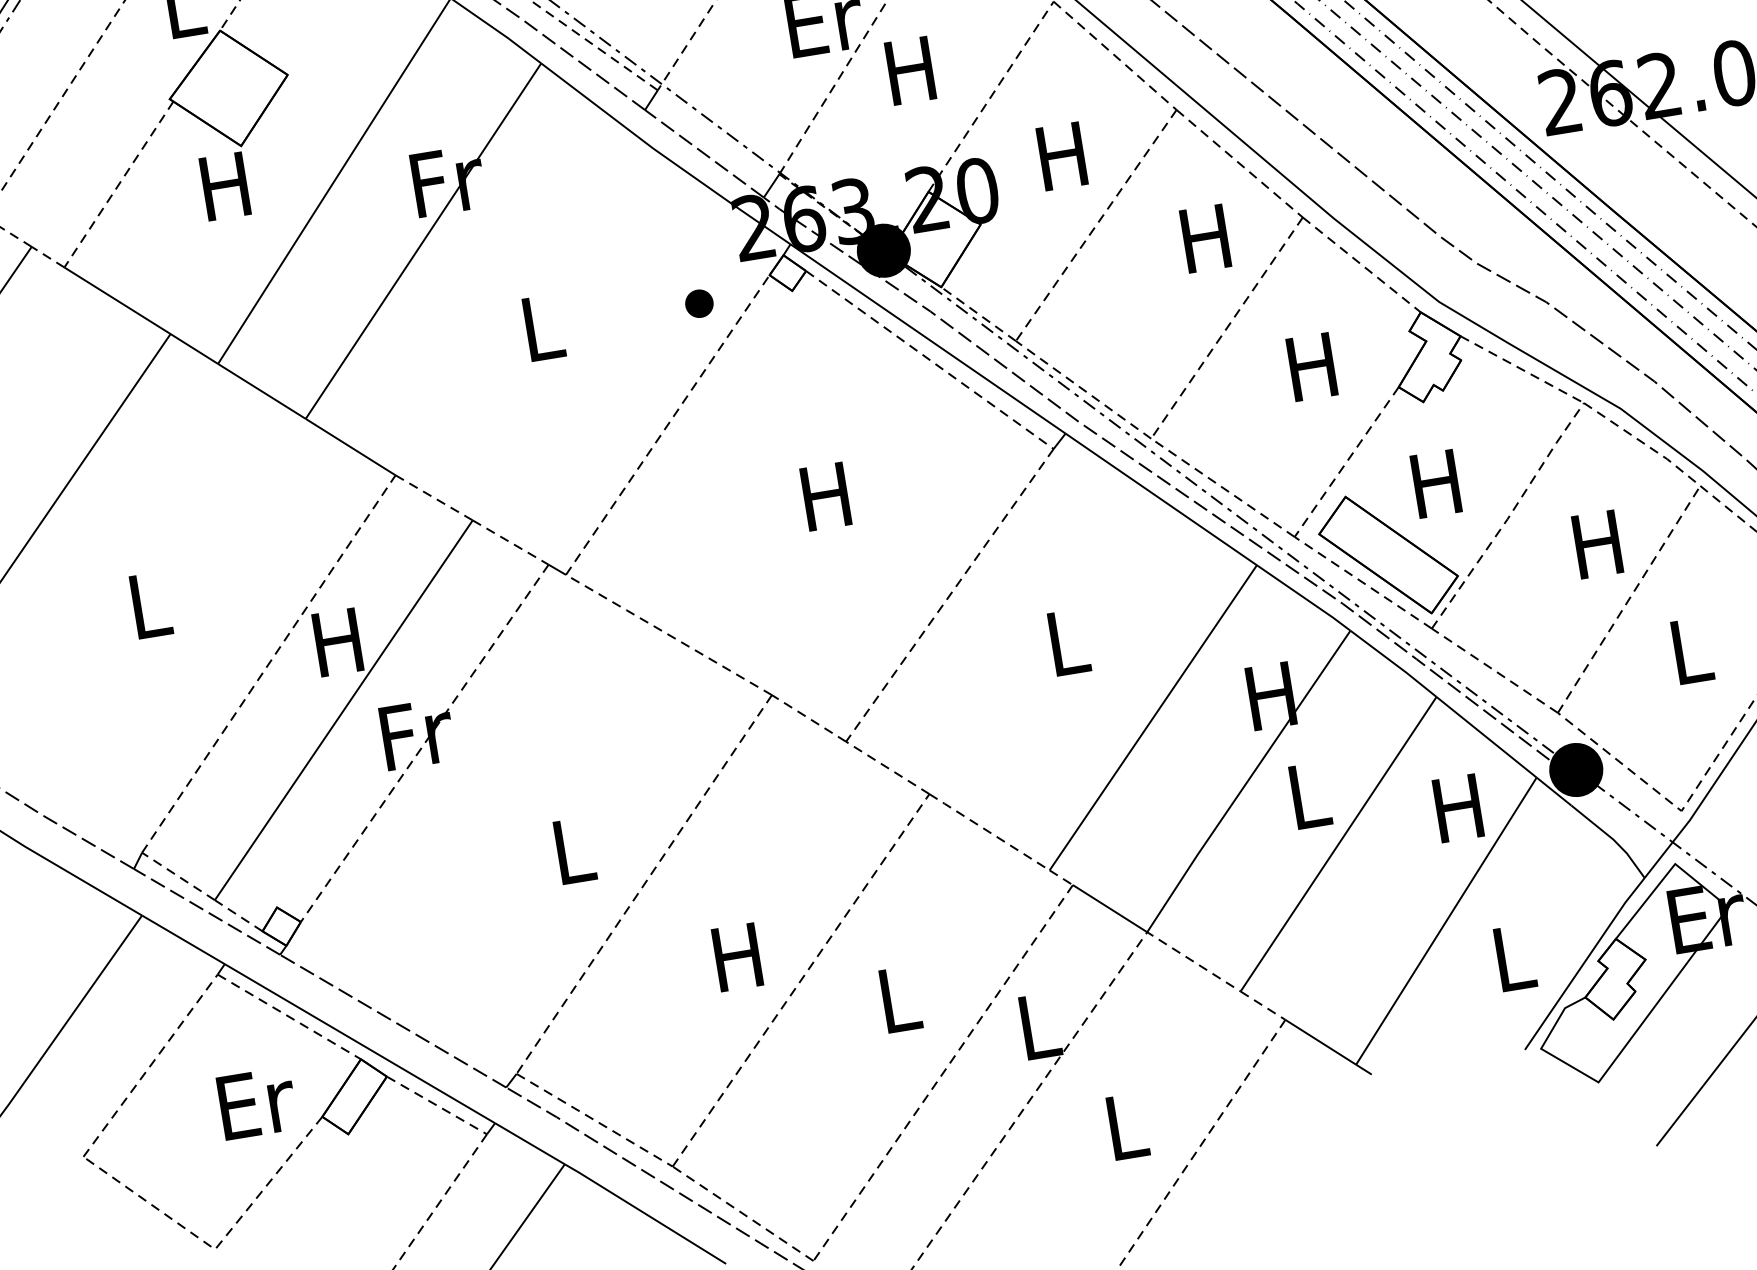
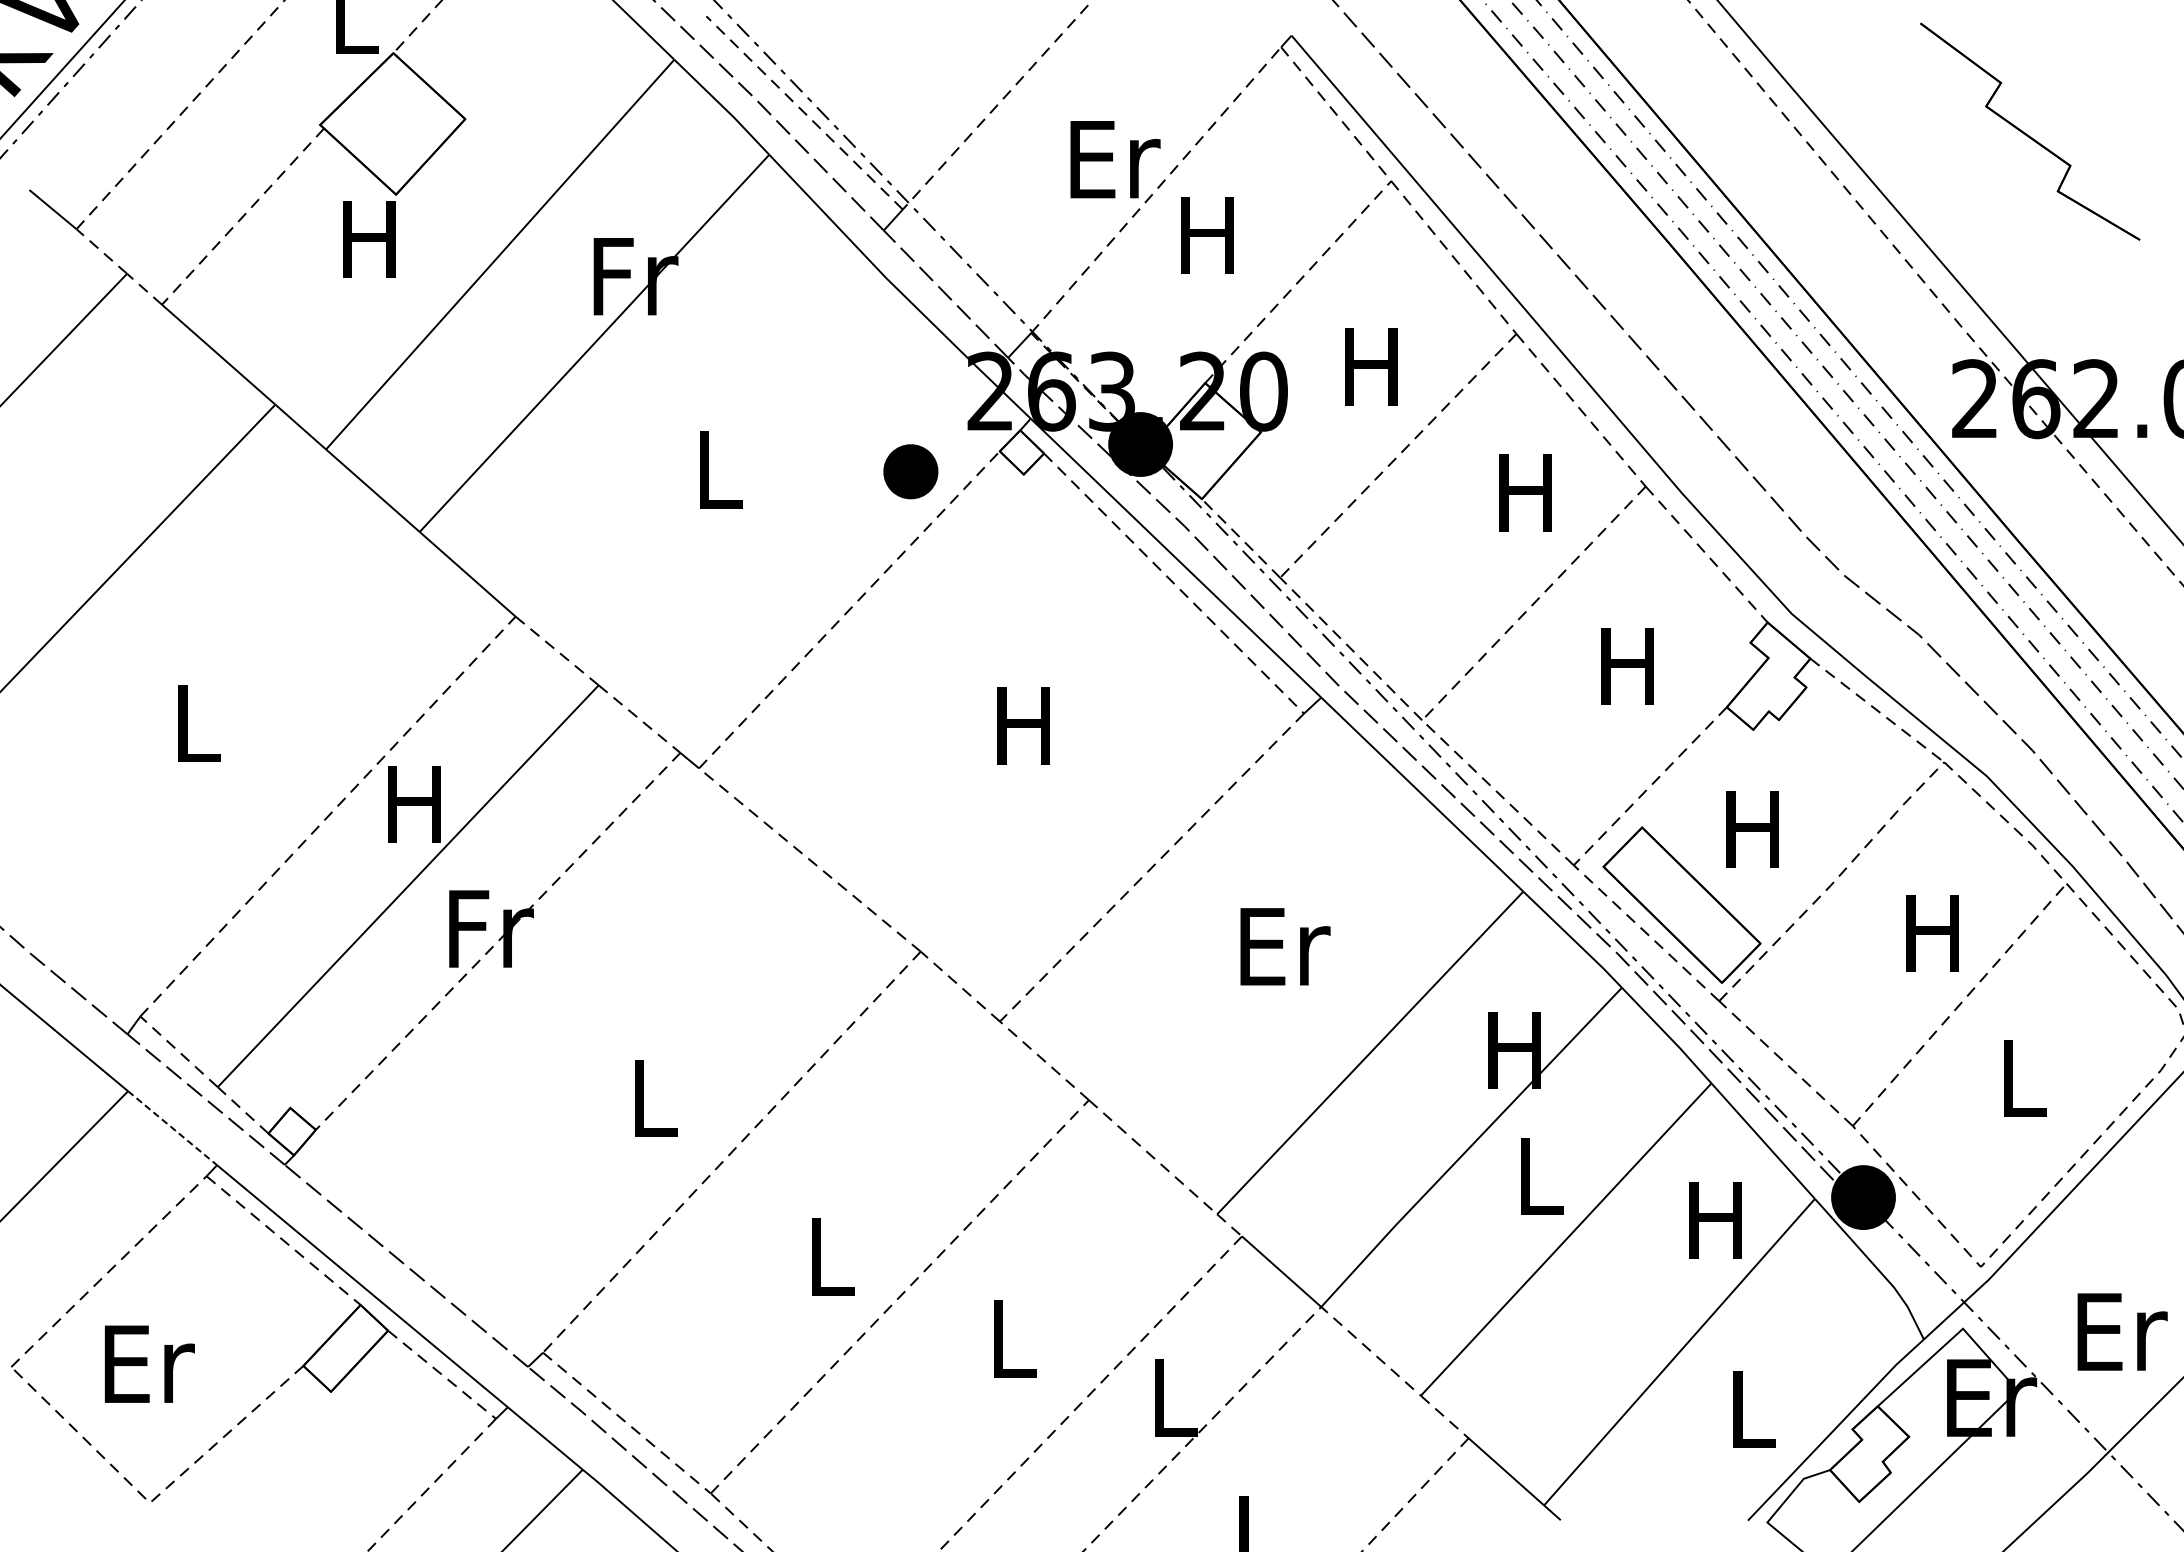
part: (699, 303) -> (910, 471), size x1.6
text: (1069, 642) -> (1285, 946), L -> Er
line: (183, 940) -> (172, 1128), solid -> dashed
text: (737, 956) -> (828, 1256), H -> L
text: (257, 1102) -> (149, 1363), moved

